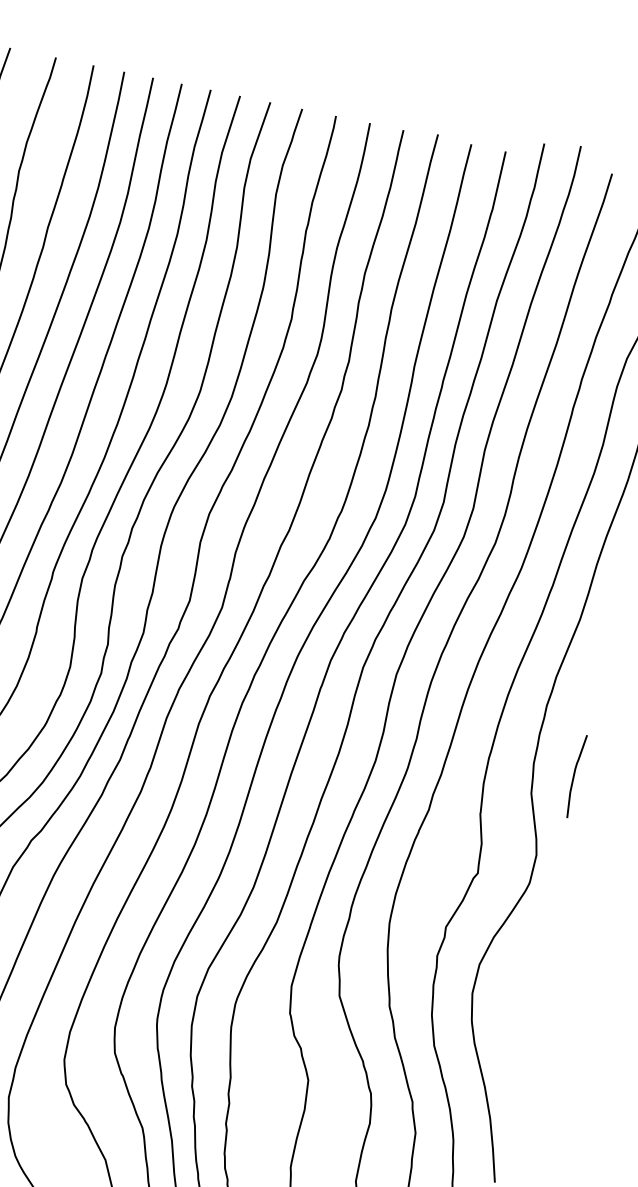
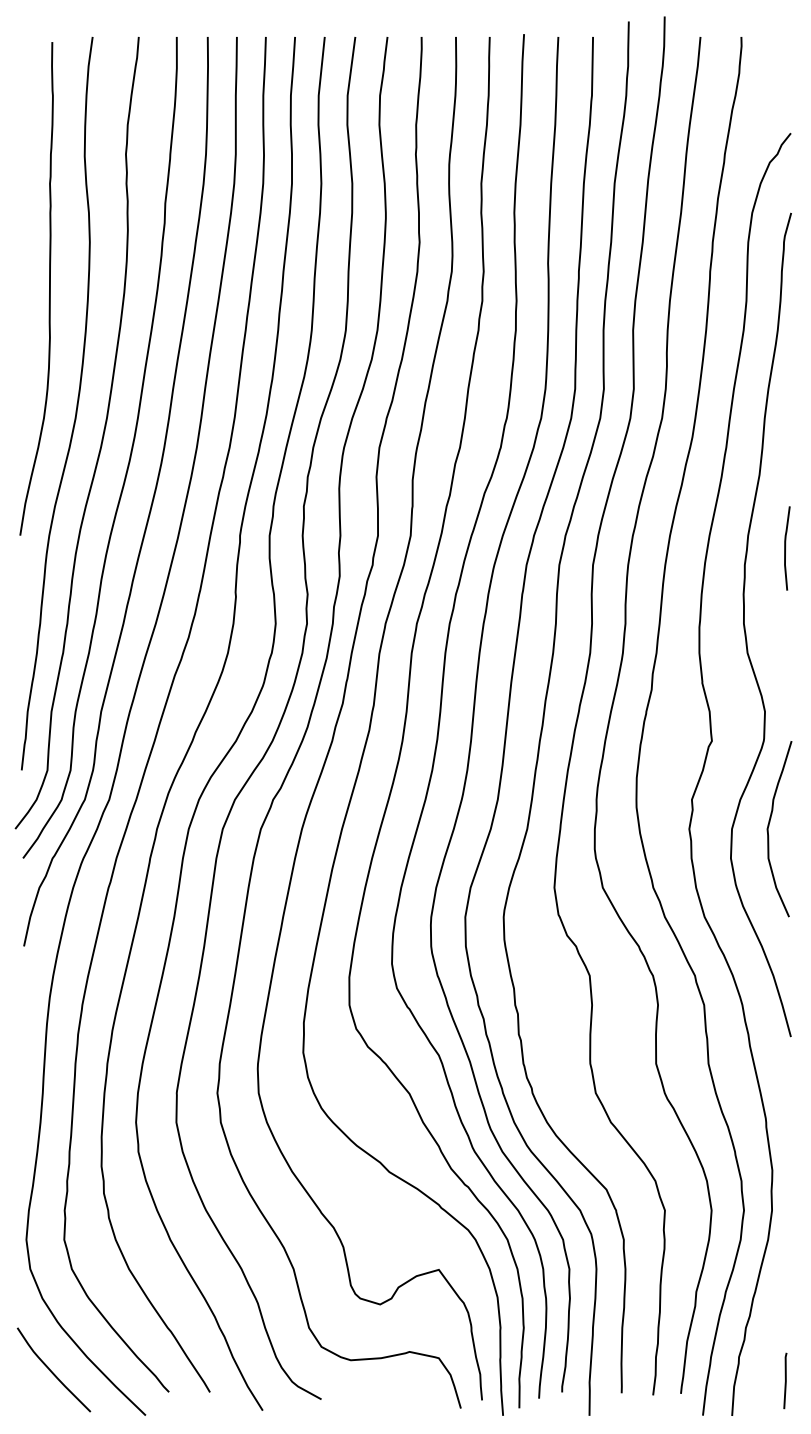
curve: (574, 776) -> (785, 548), moved
curve: (517, 969) -> (769, 826), added

